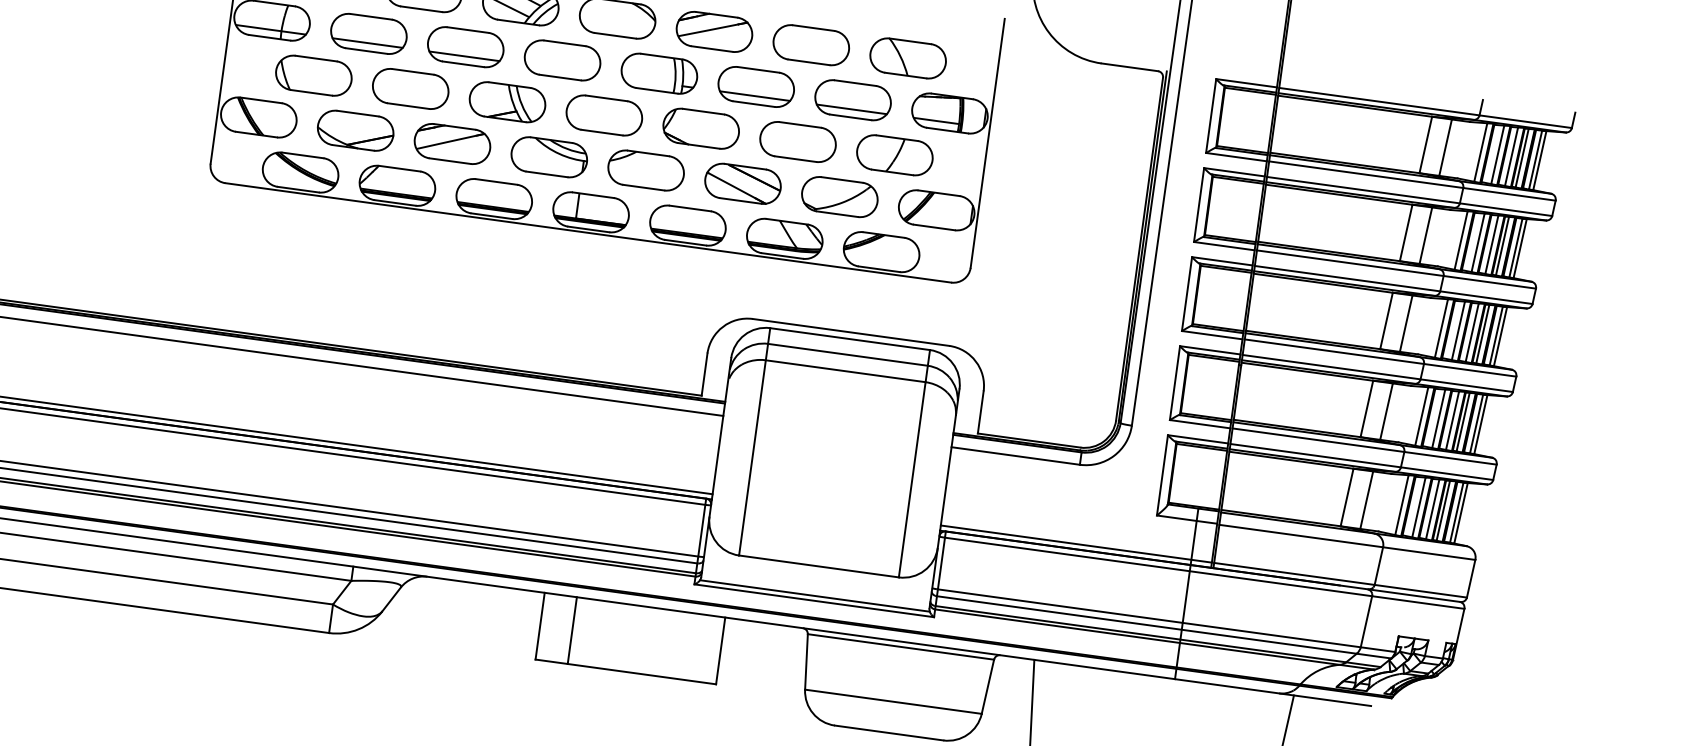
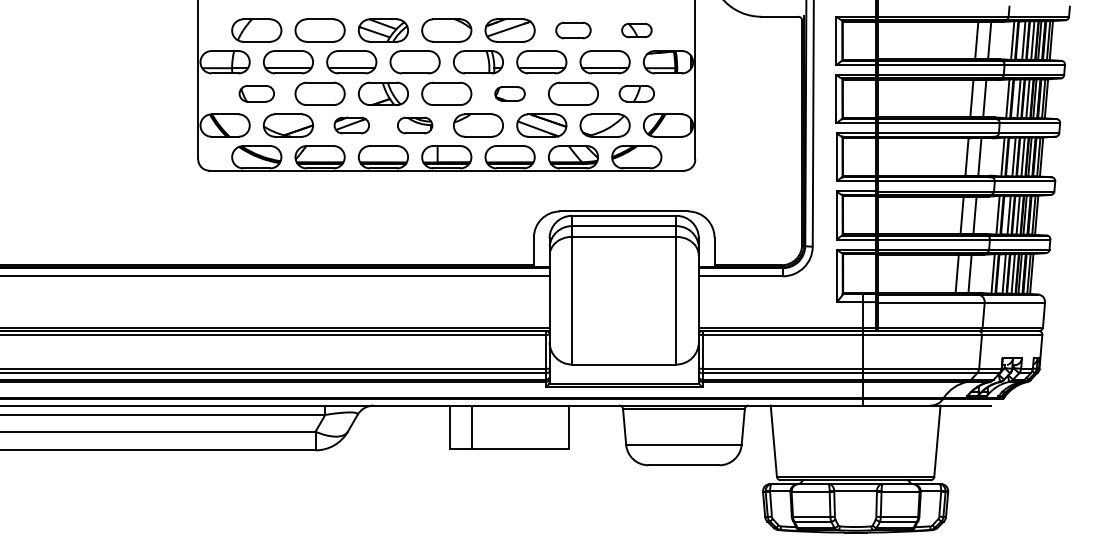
part: (811, 45) -> (573, 30), size x0.7
part: (907, 58) -> (636, 30), size x0.6
part: (313, 75) -> (256, 93), size x0.7
part: (700, 128) -> (509, 93), size x0.6
part: (452, 143) -> (351, 125), size x0.7
part: (894, 154) -> (636, 93), size x0.7
part: (548, 157) -> (414, 125), size x0.7

